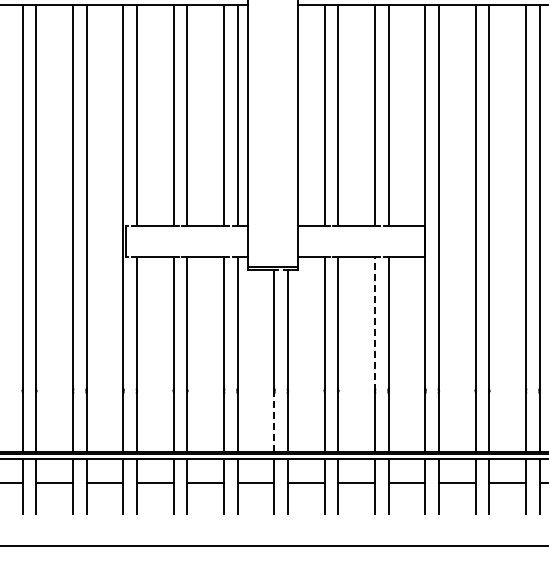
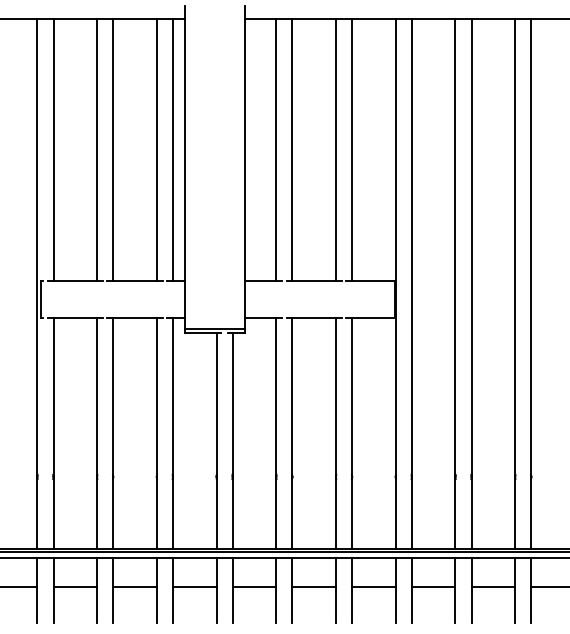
line: (375, 324) -> (336, 398), dashed -> solid
line: (274, 420) -> (216, 511), dashed -> solid

